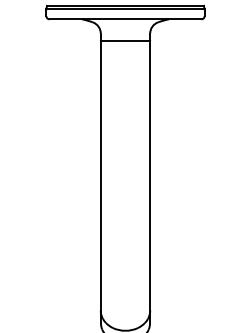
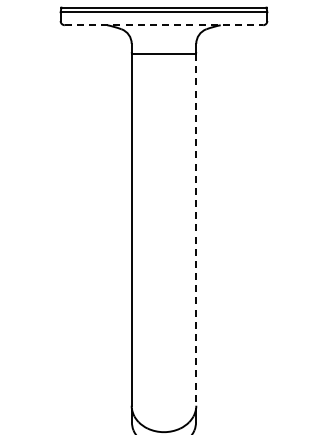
line: (125, 19) -> (164, 25), solid -> dashed
line: (150, 175) -> (196, 229), solid -> dashed

